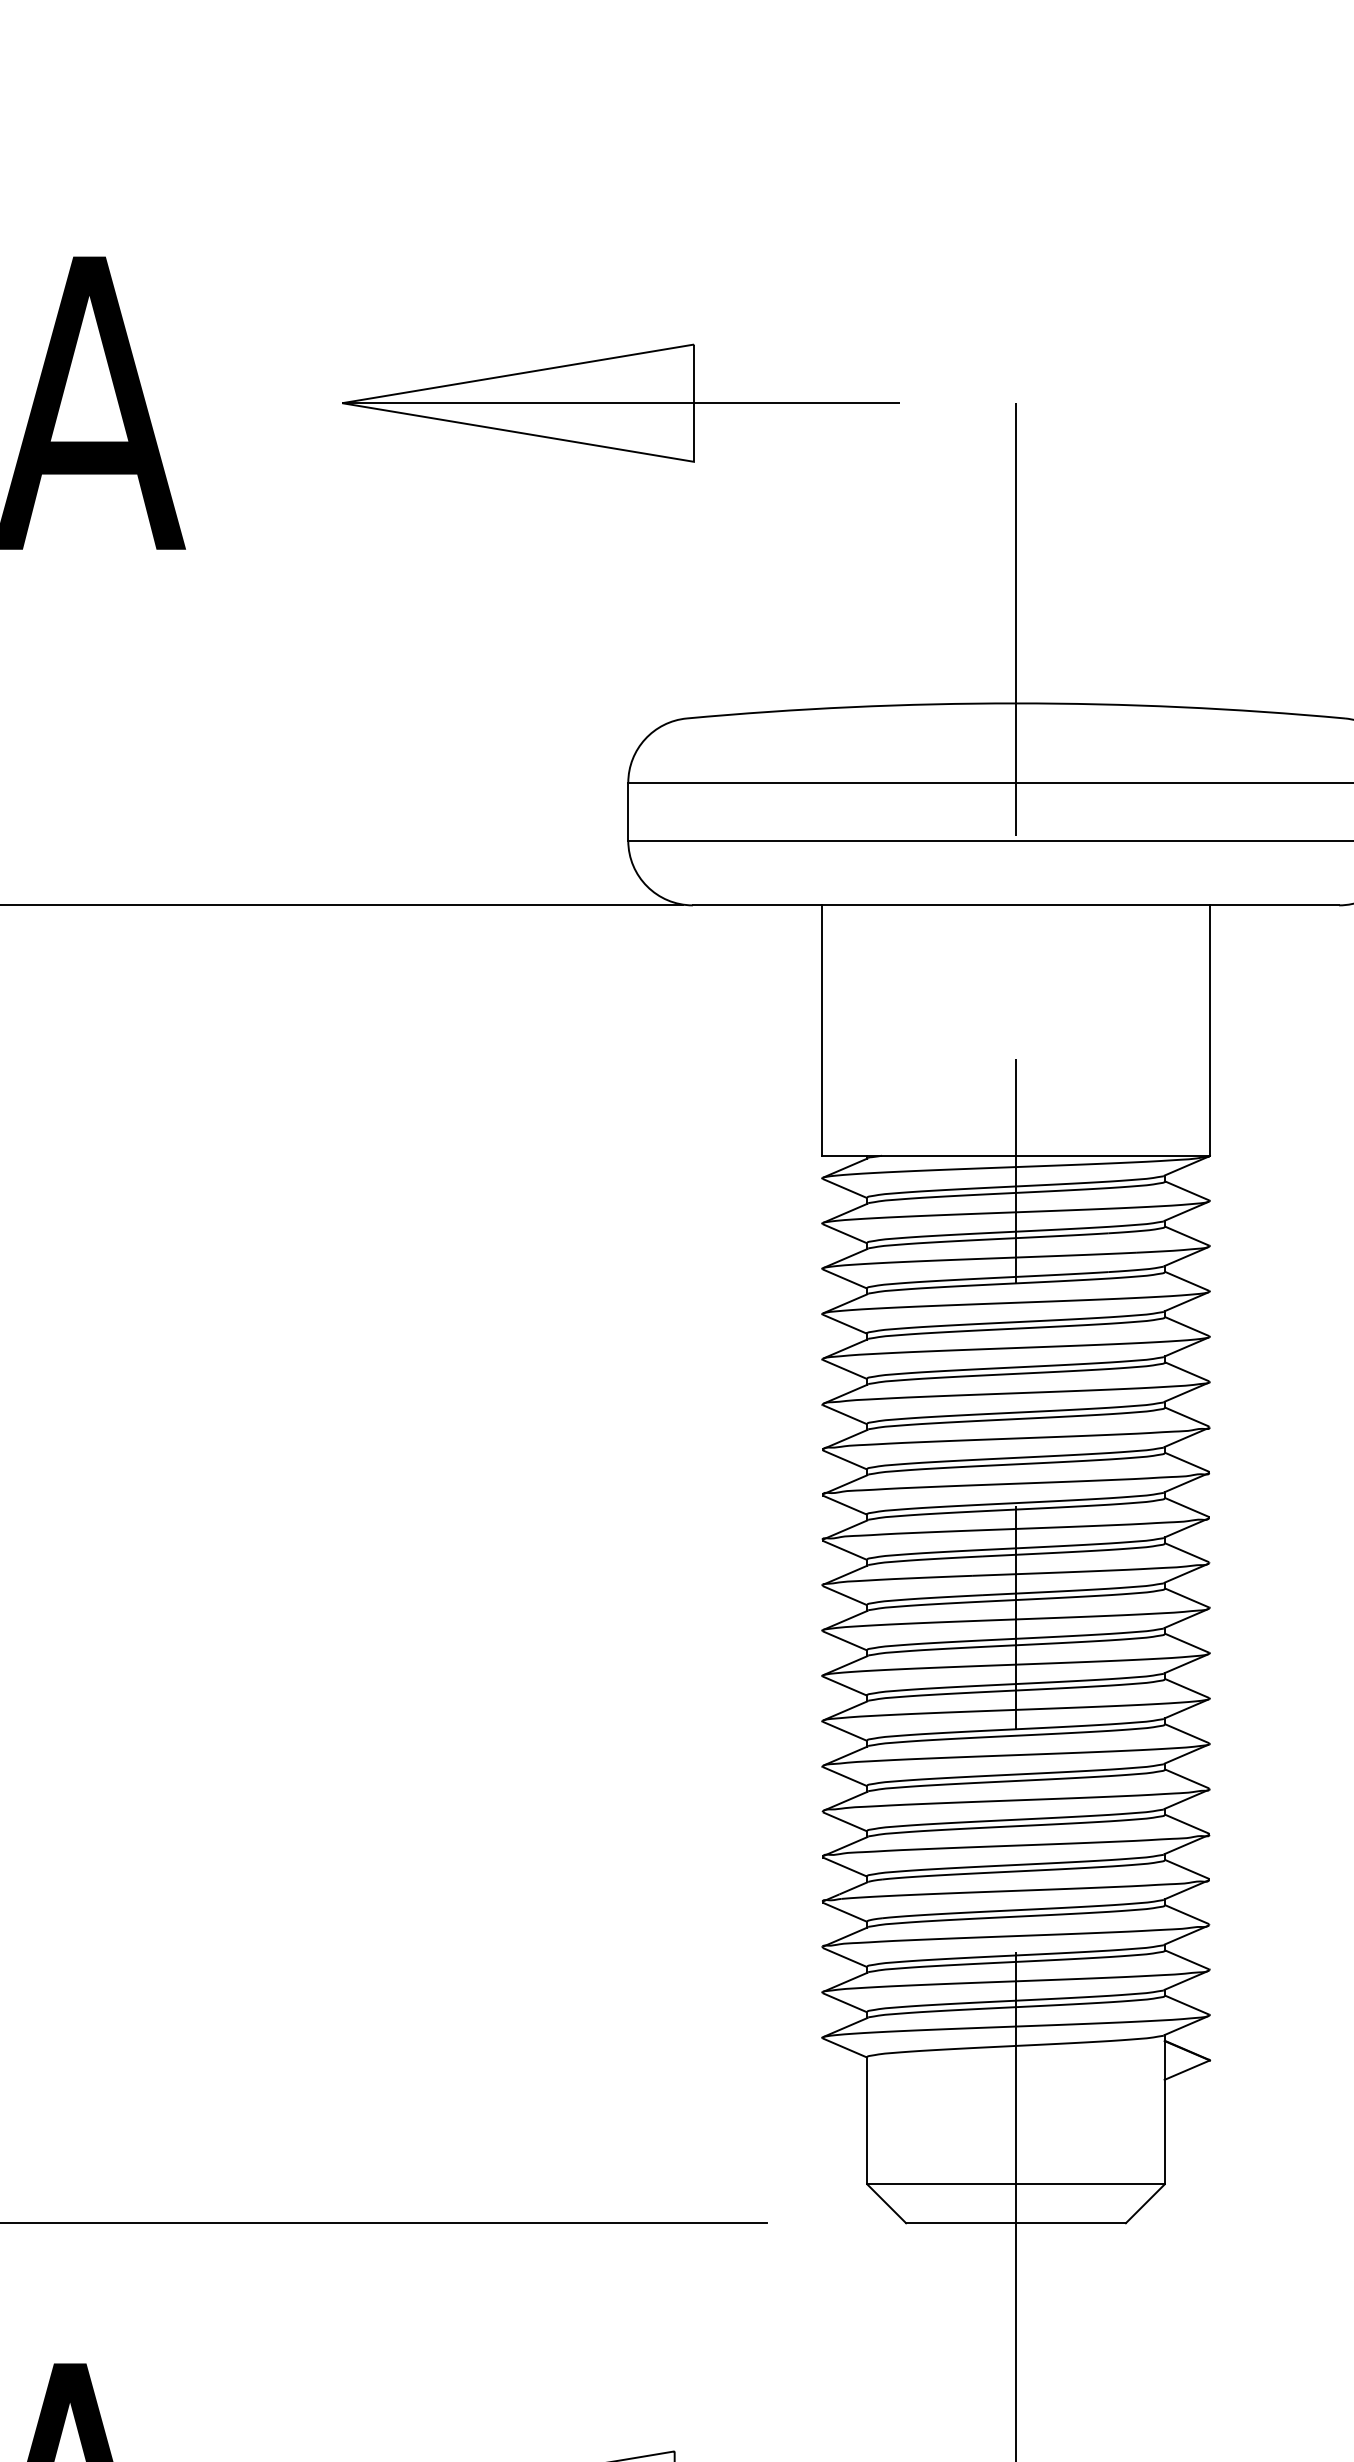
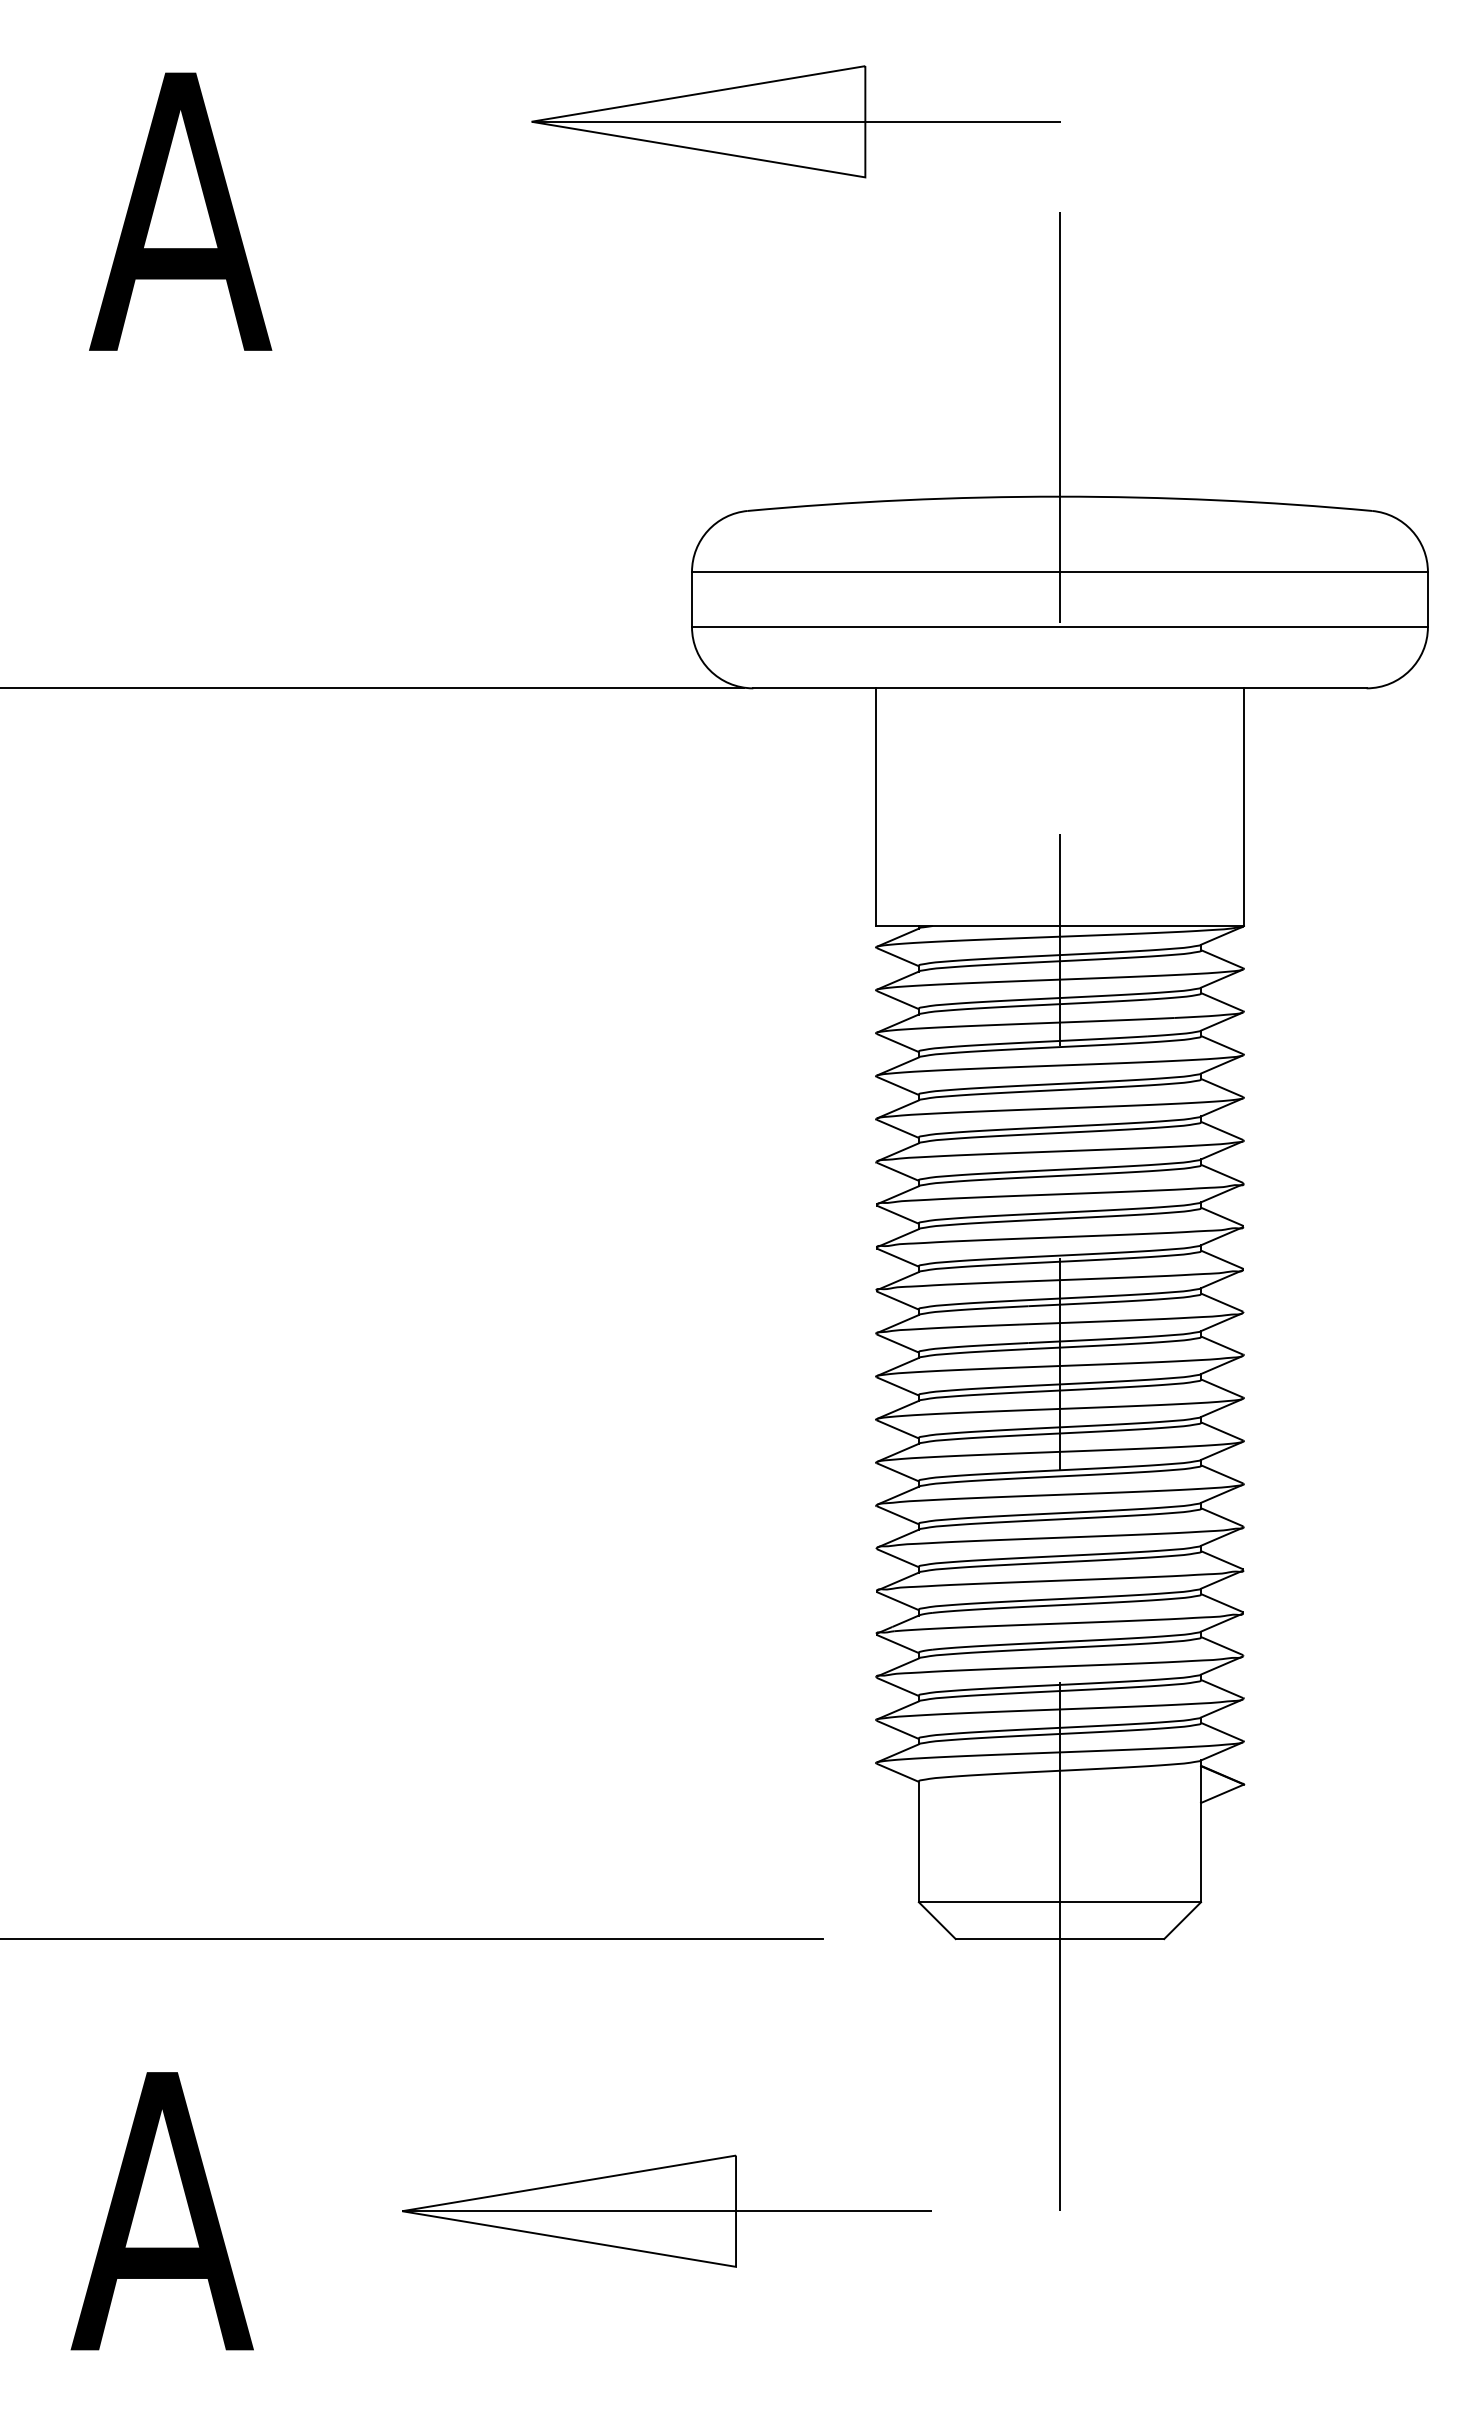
part: (620, 402) -> (795, 121), moved

